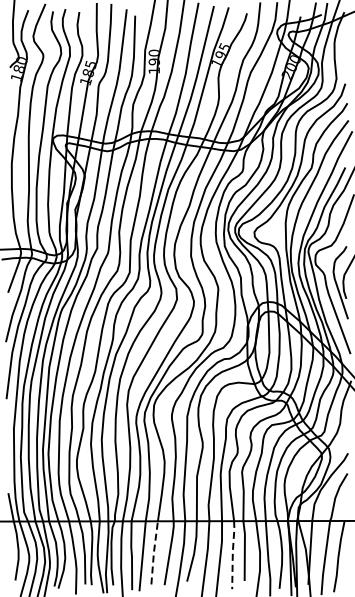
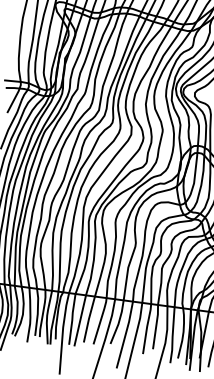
line: (153, 552) -> (88, 319), dashed -> solid
line: (232, 553) -> (146, 327), dashed -> solid

